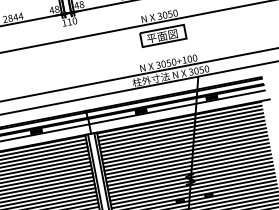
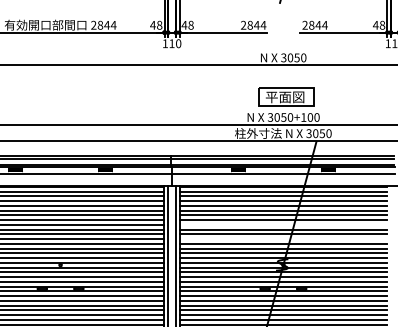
part: (163, 35) -> (286, 96), moved
line: (184, 147) -> (283, 224), removed
line: (187, 159) -> (283, 239), removed

